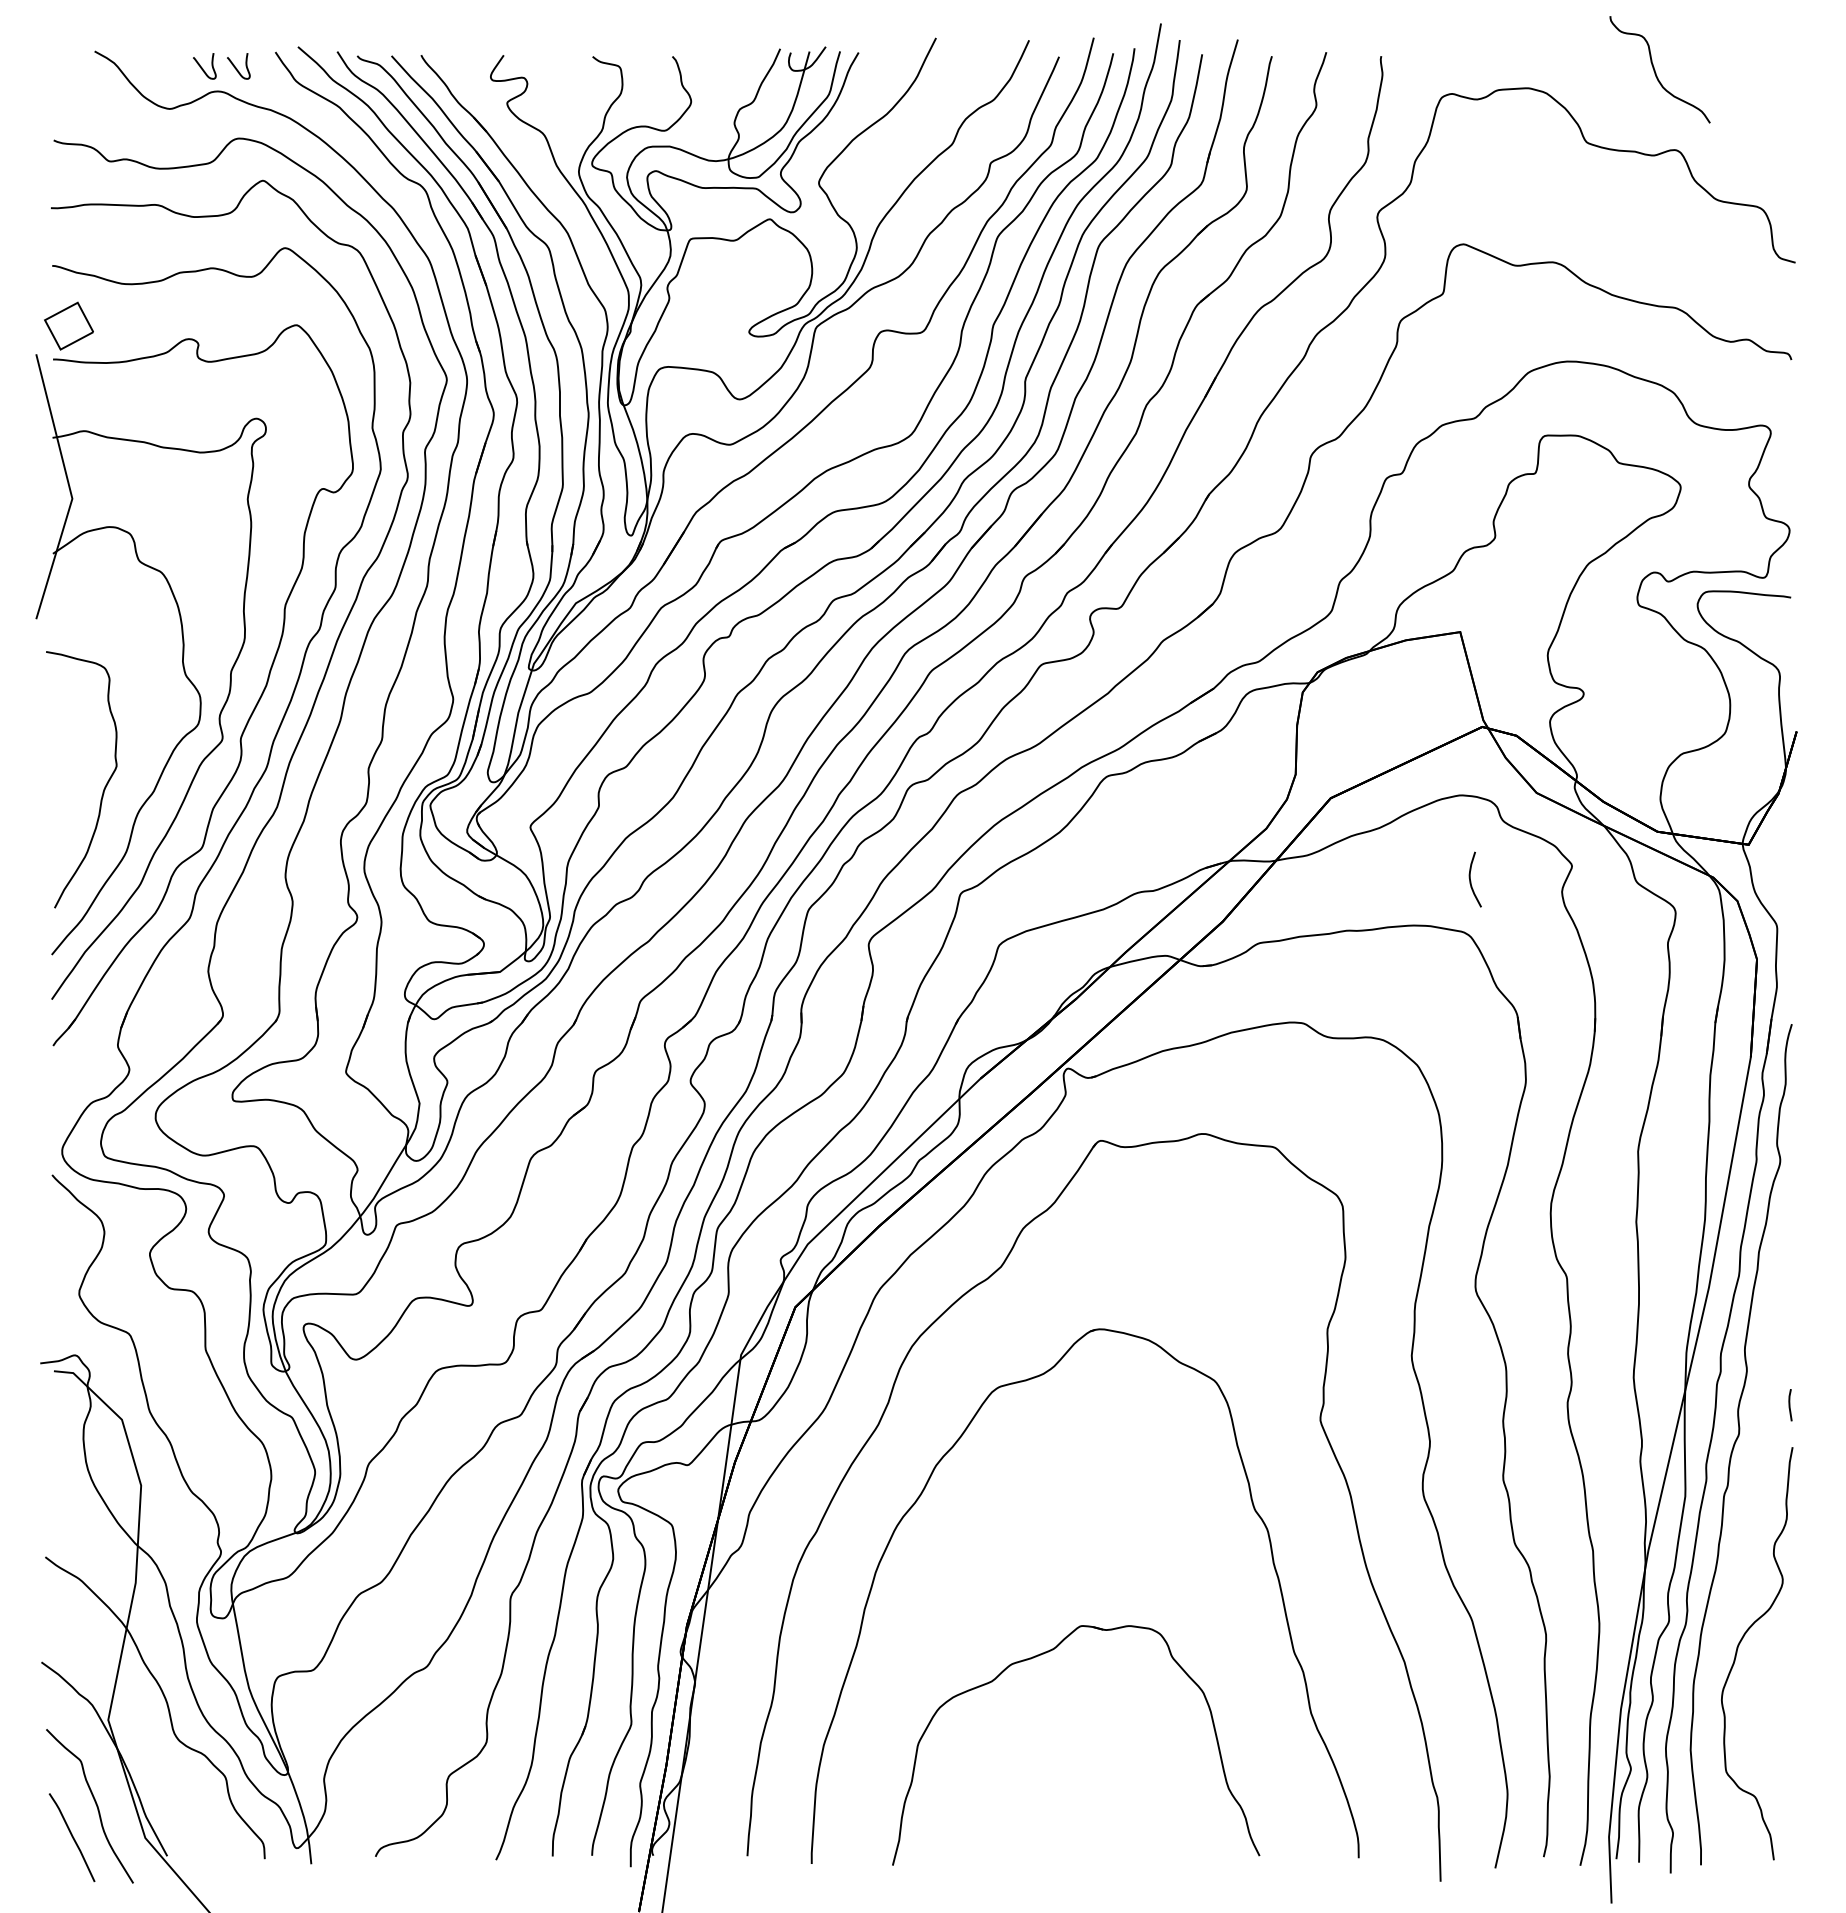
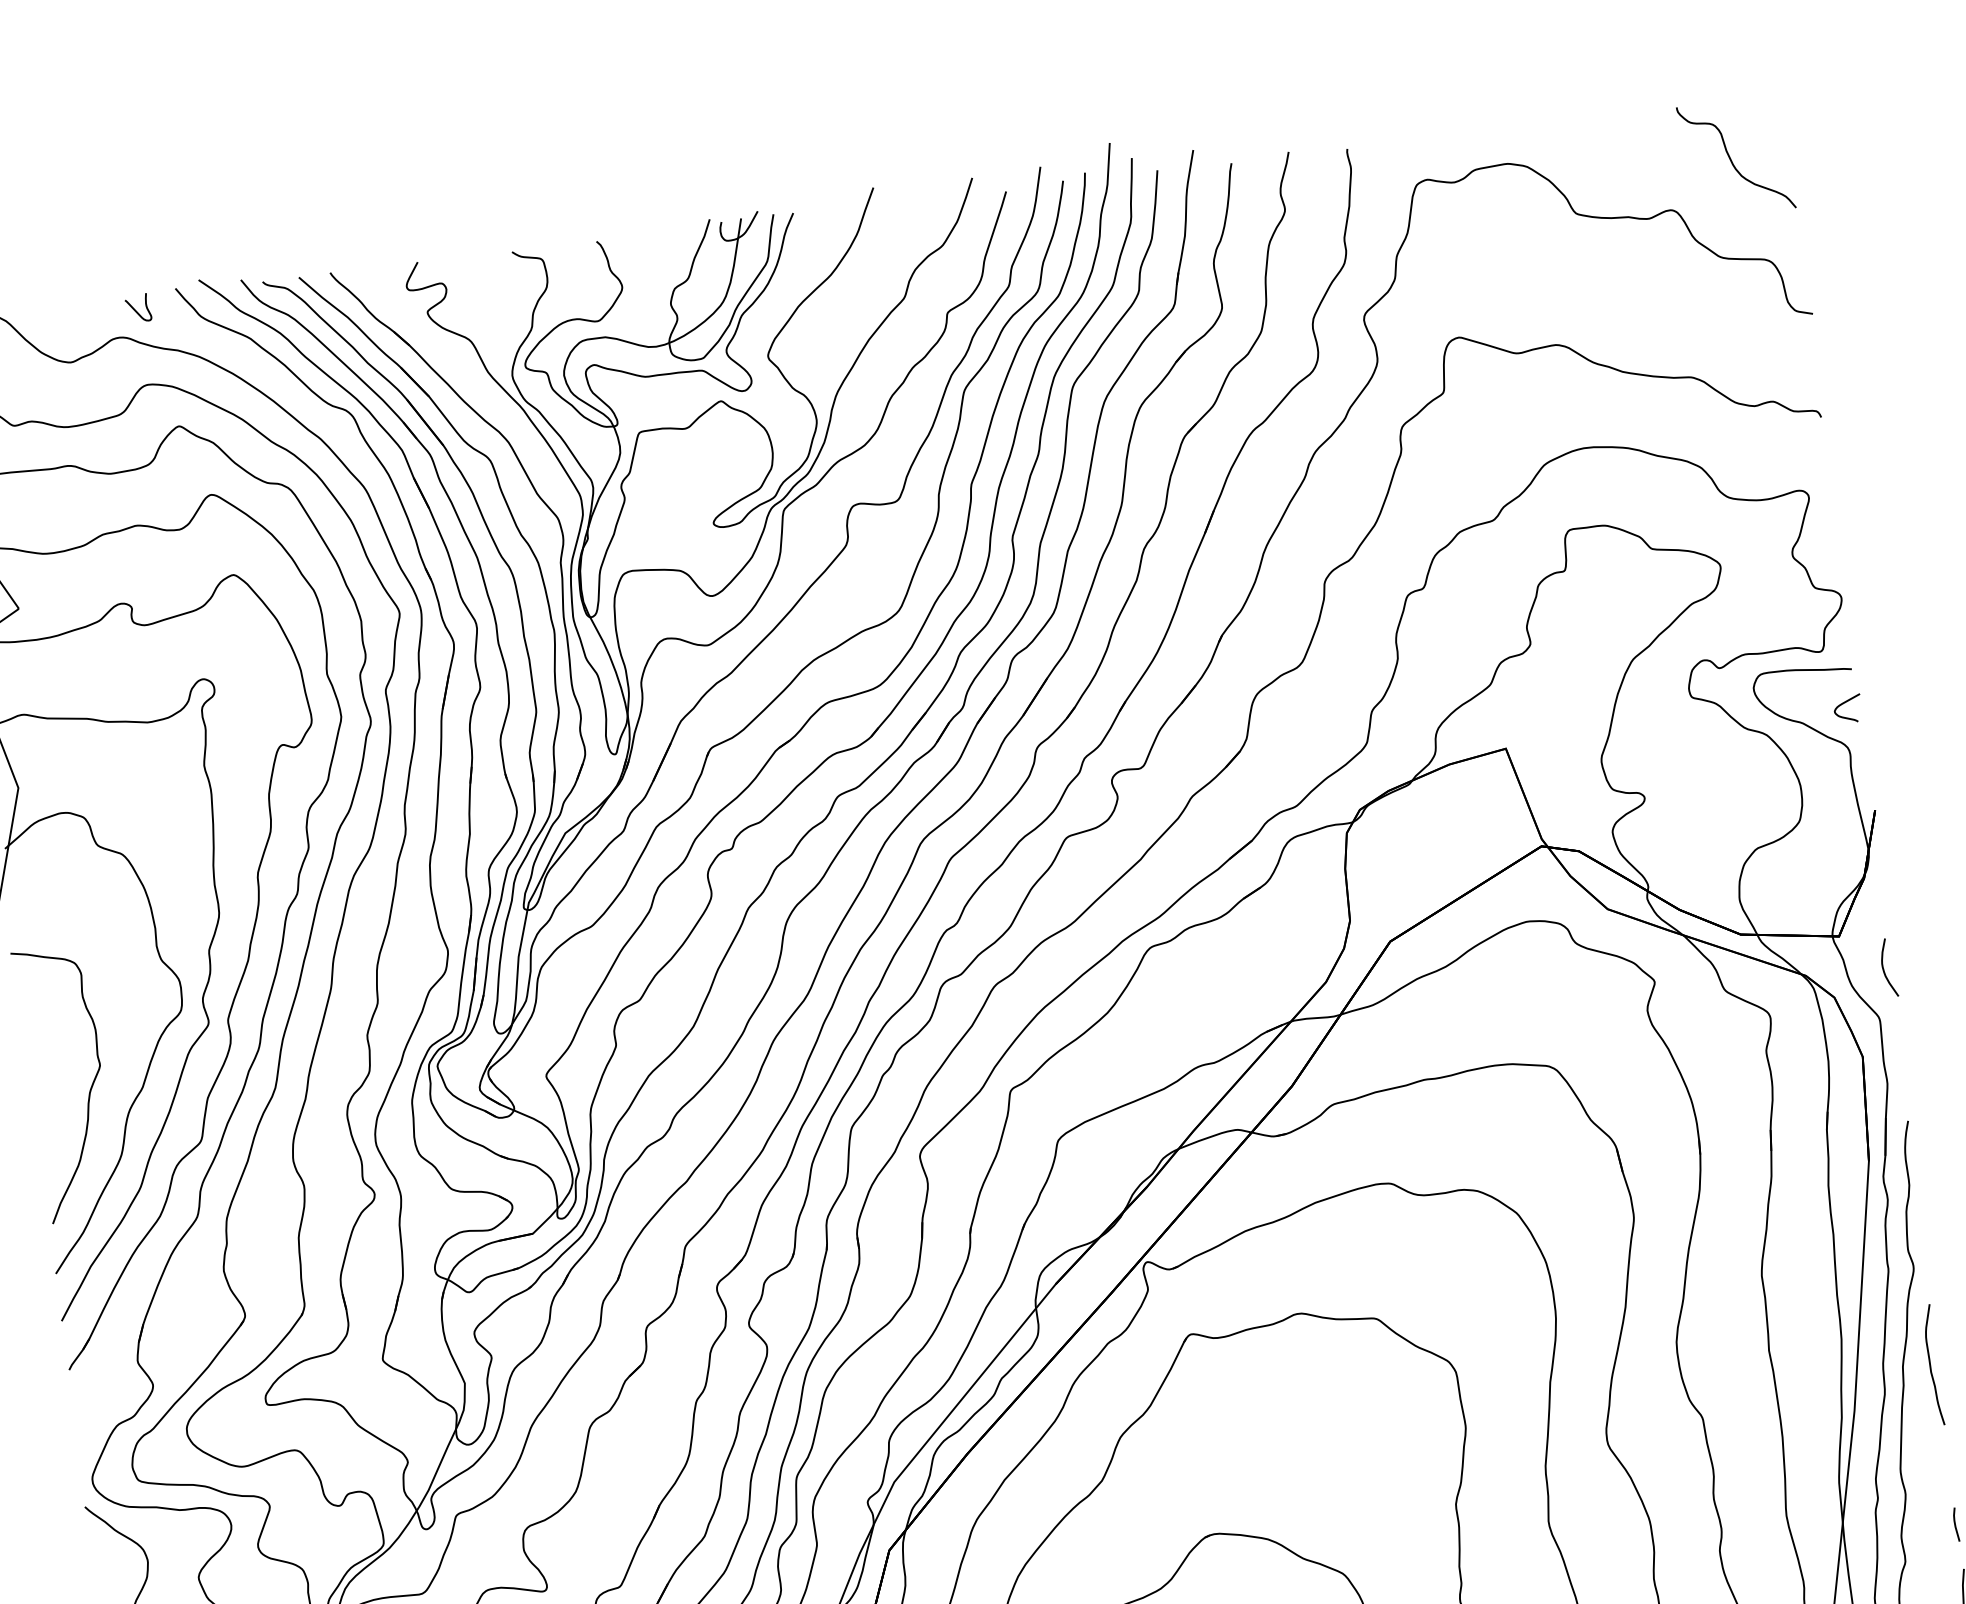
curve: (202, 67) -> (100, 314), removed
curve: (1655, 69) -> (1731, 158), moved
curve: (1779, 629) -> (1843, 704), added
curve: (1471, 880) -> (1884, 969), moved
curve: (1785, 1254) -> (1931, 1365), added

